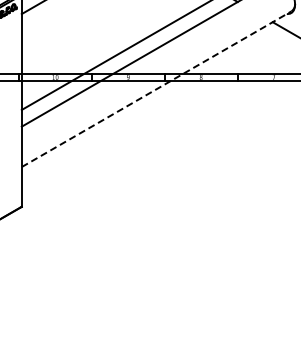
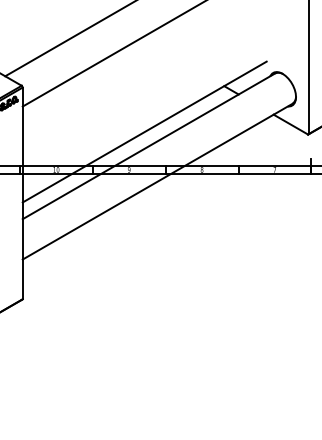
line: (156, 89) -> (157, 181), dashed -> solid

